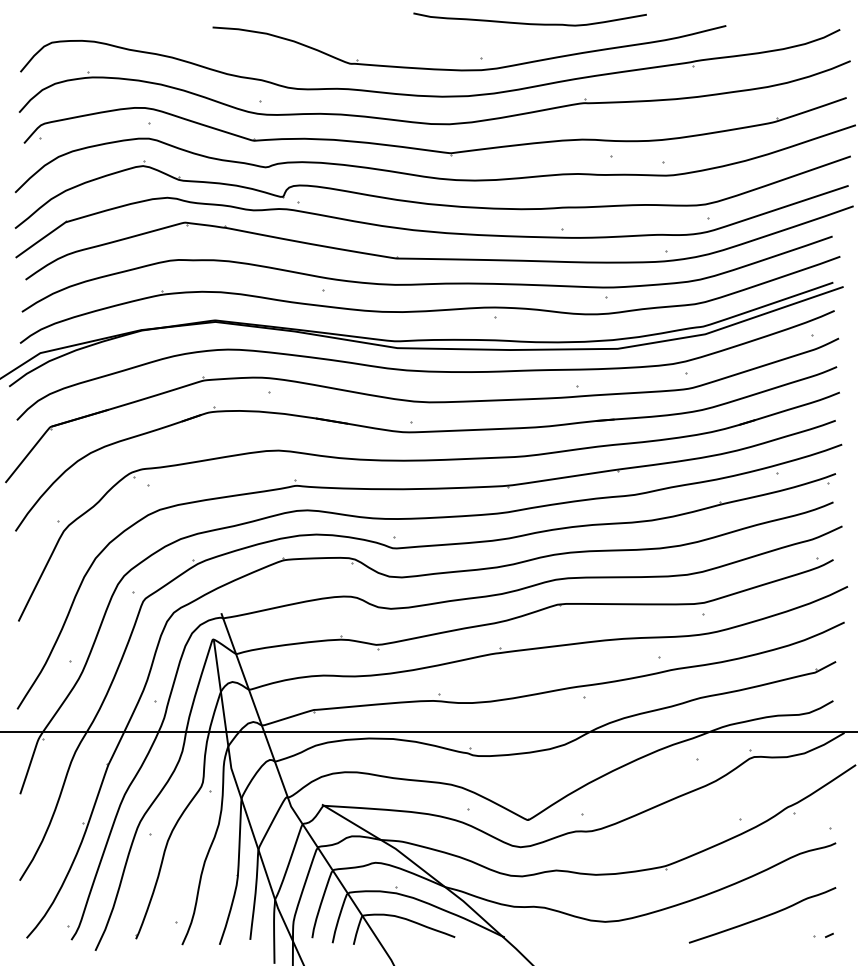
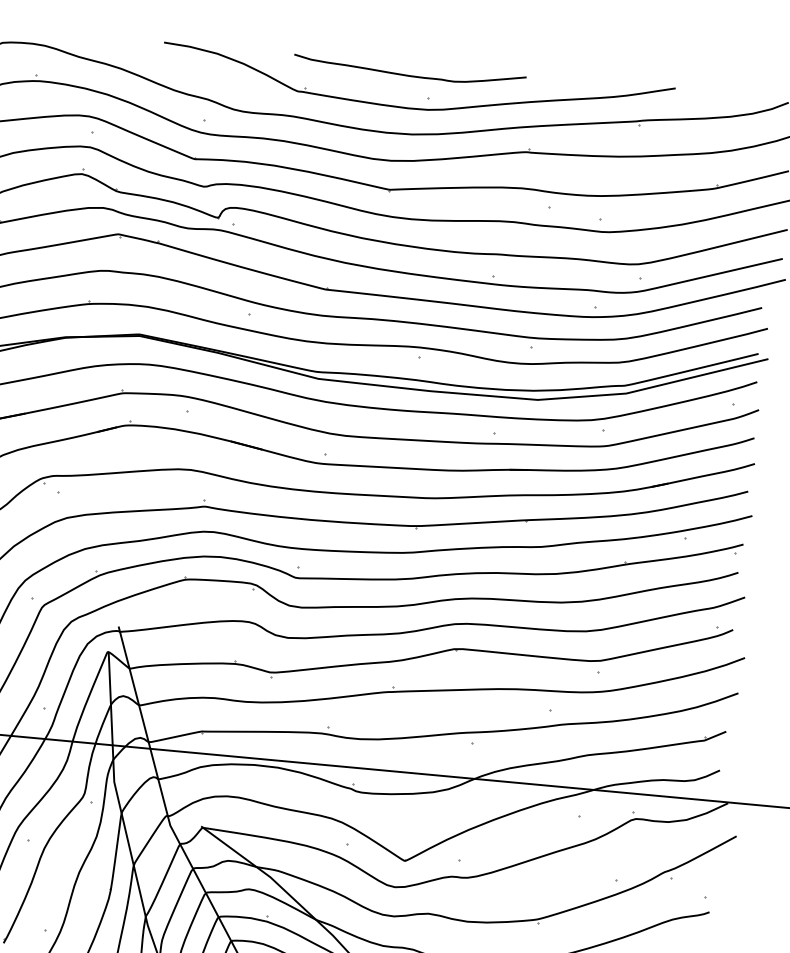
curve: (529, 23) -> (408, 75), moved

